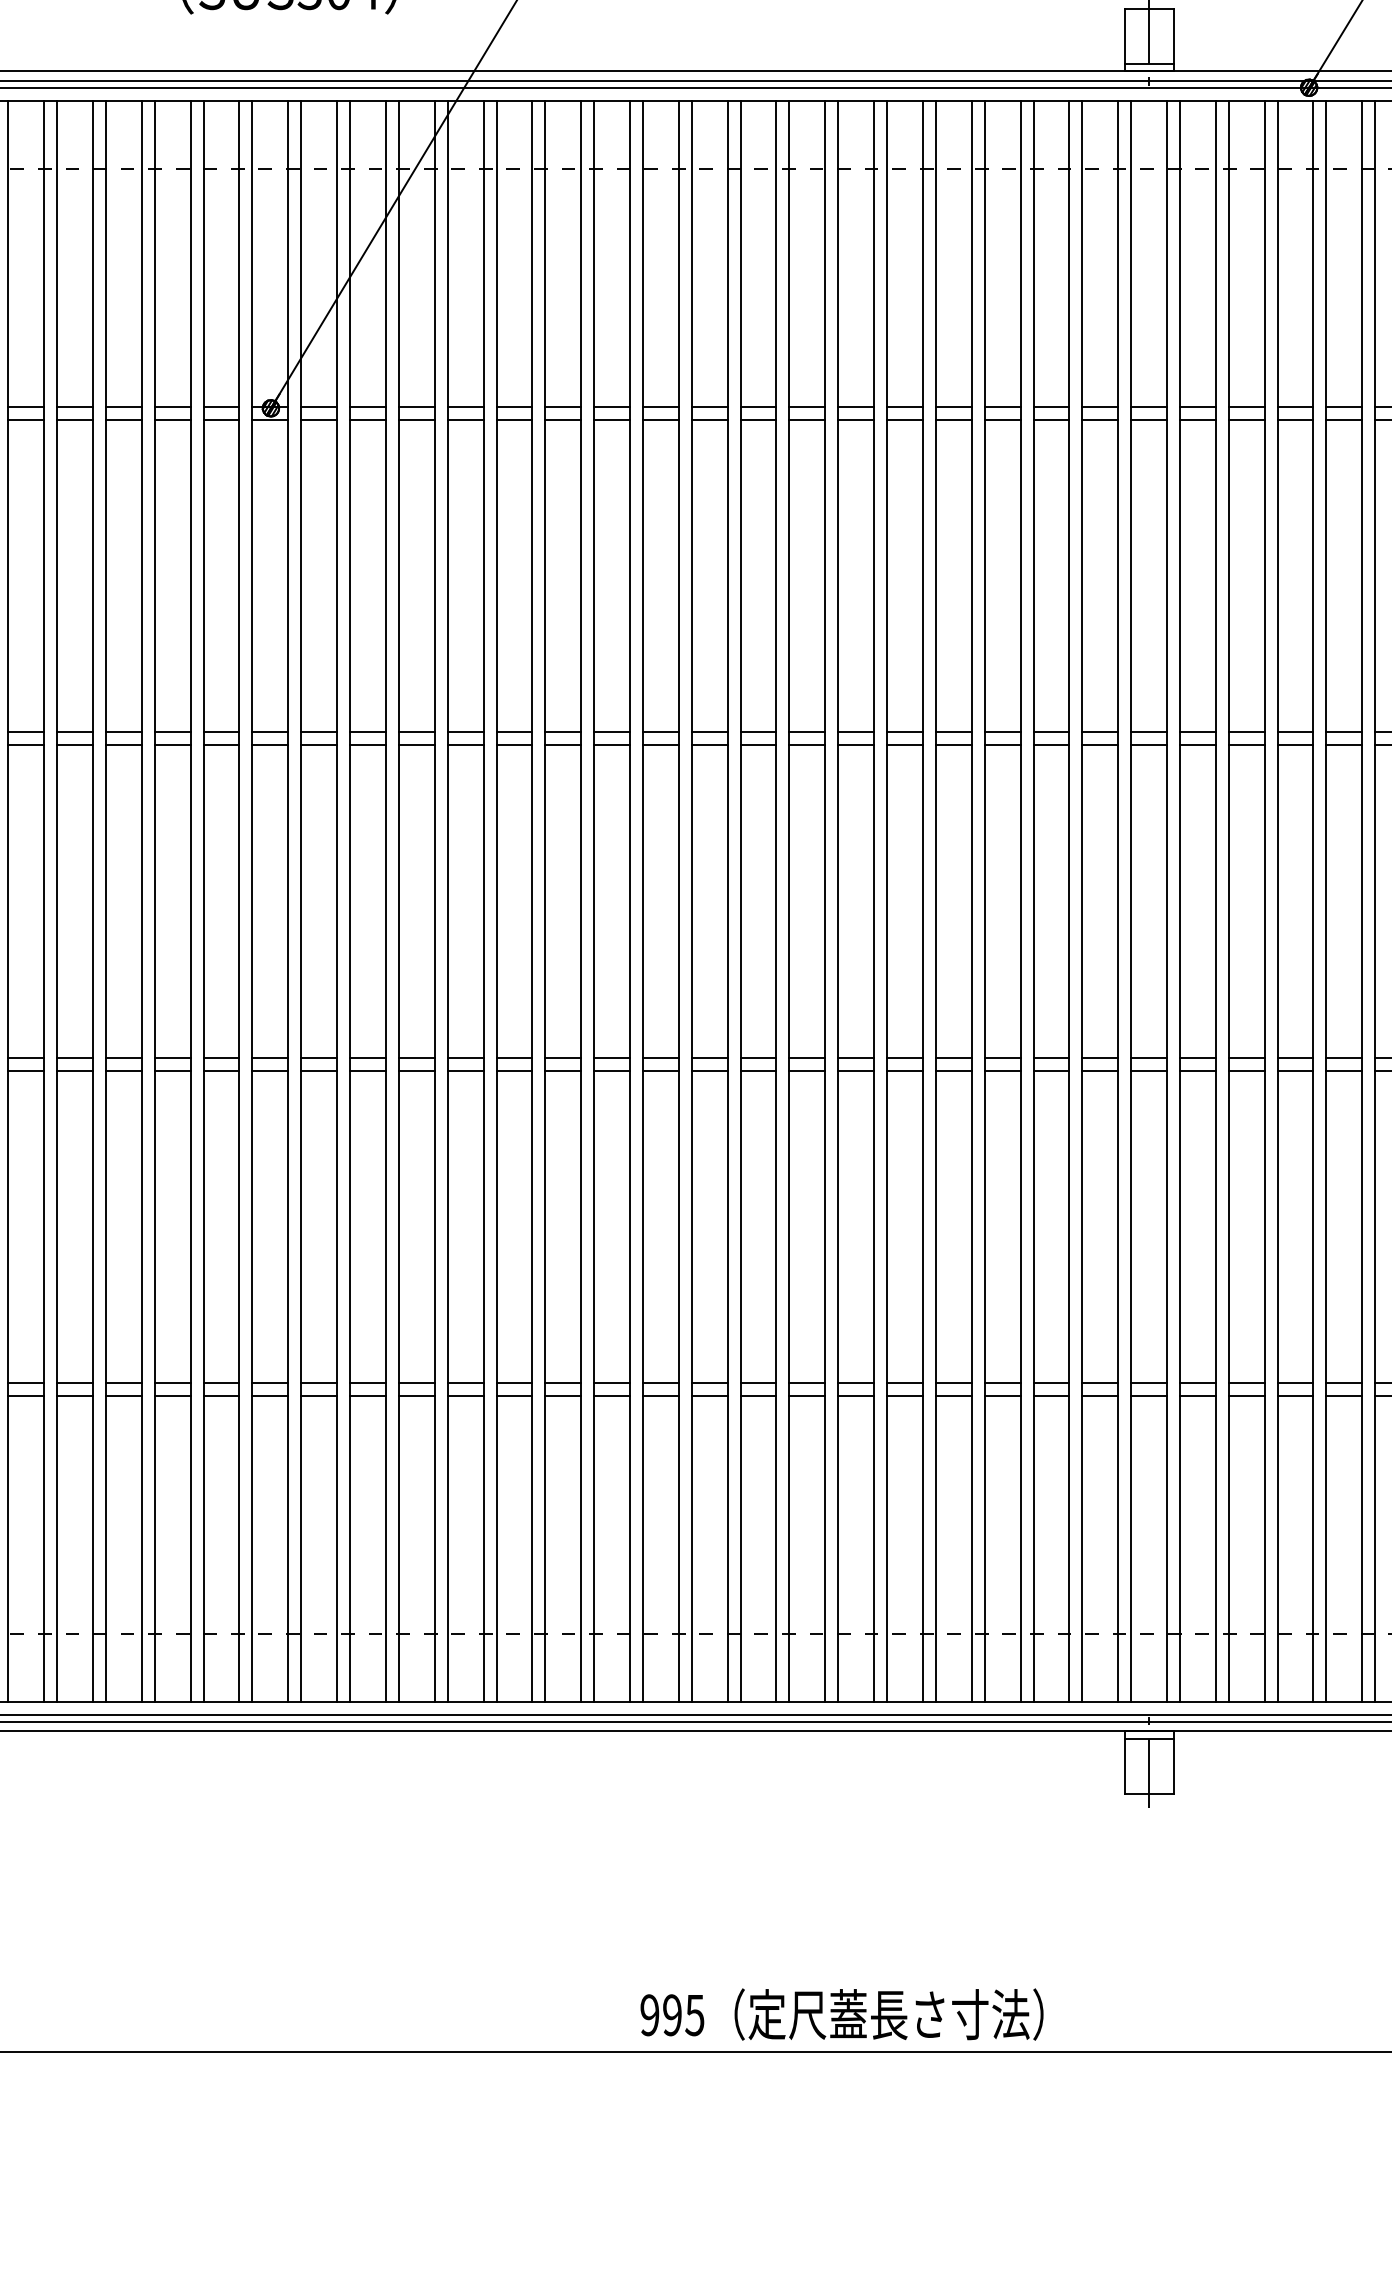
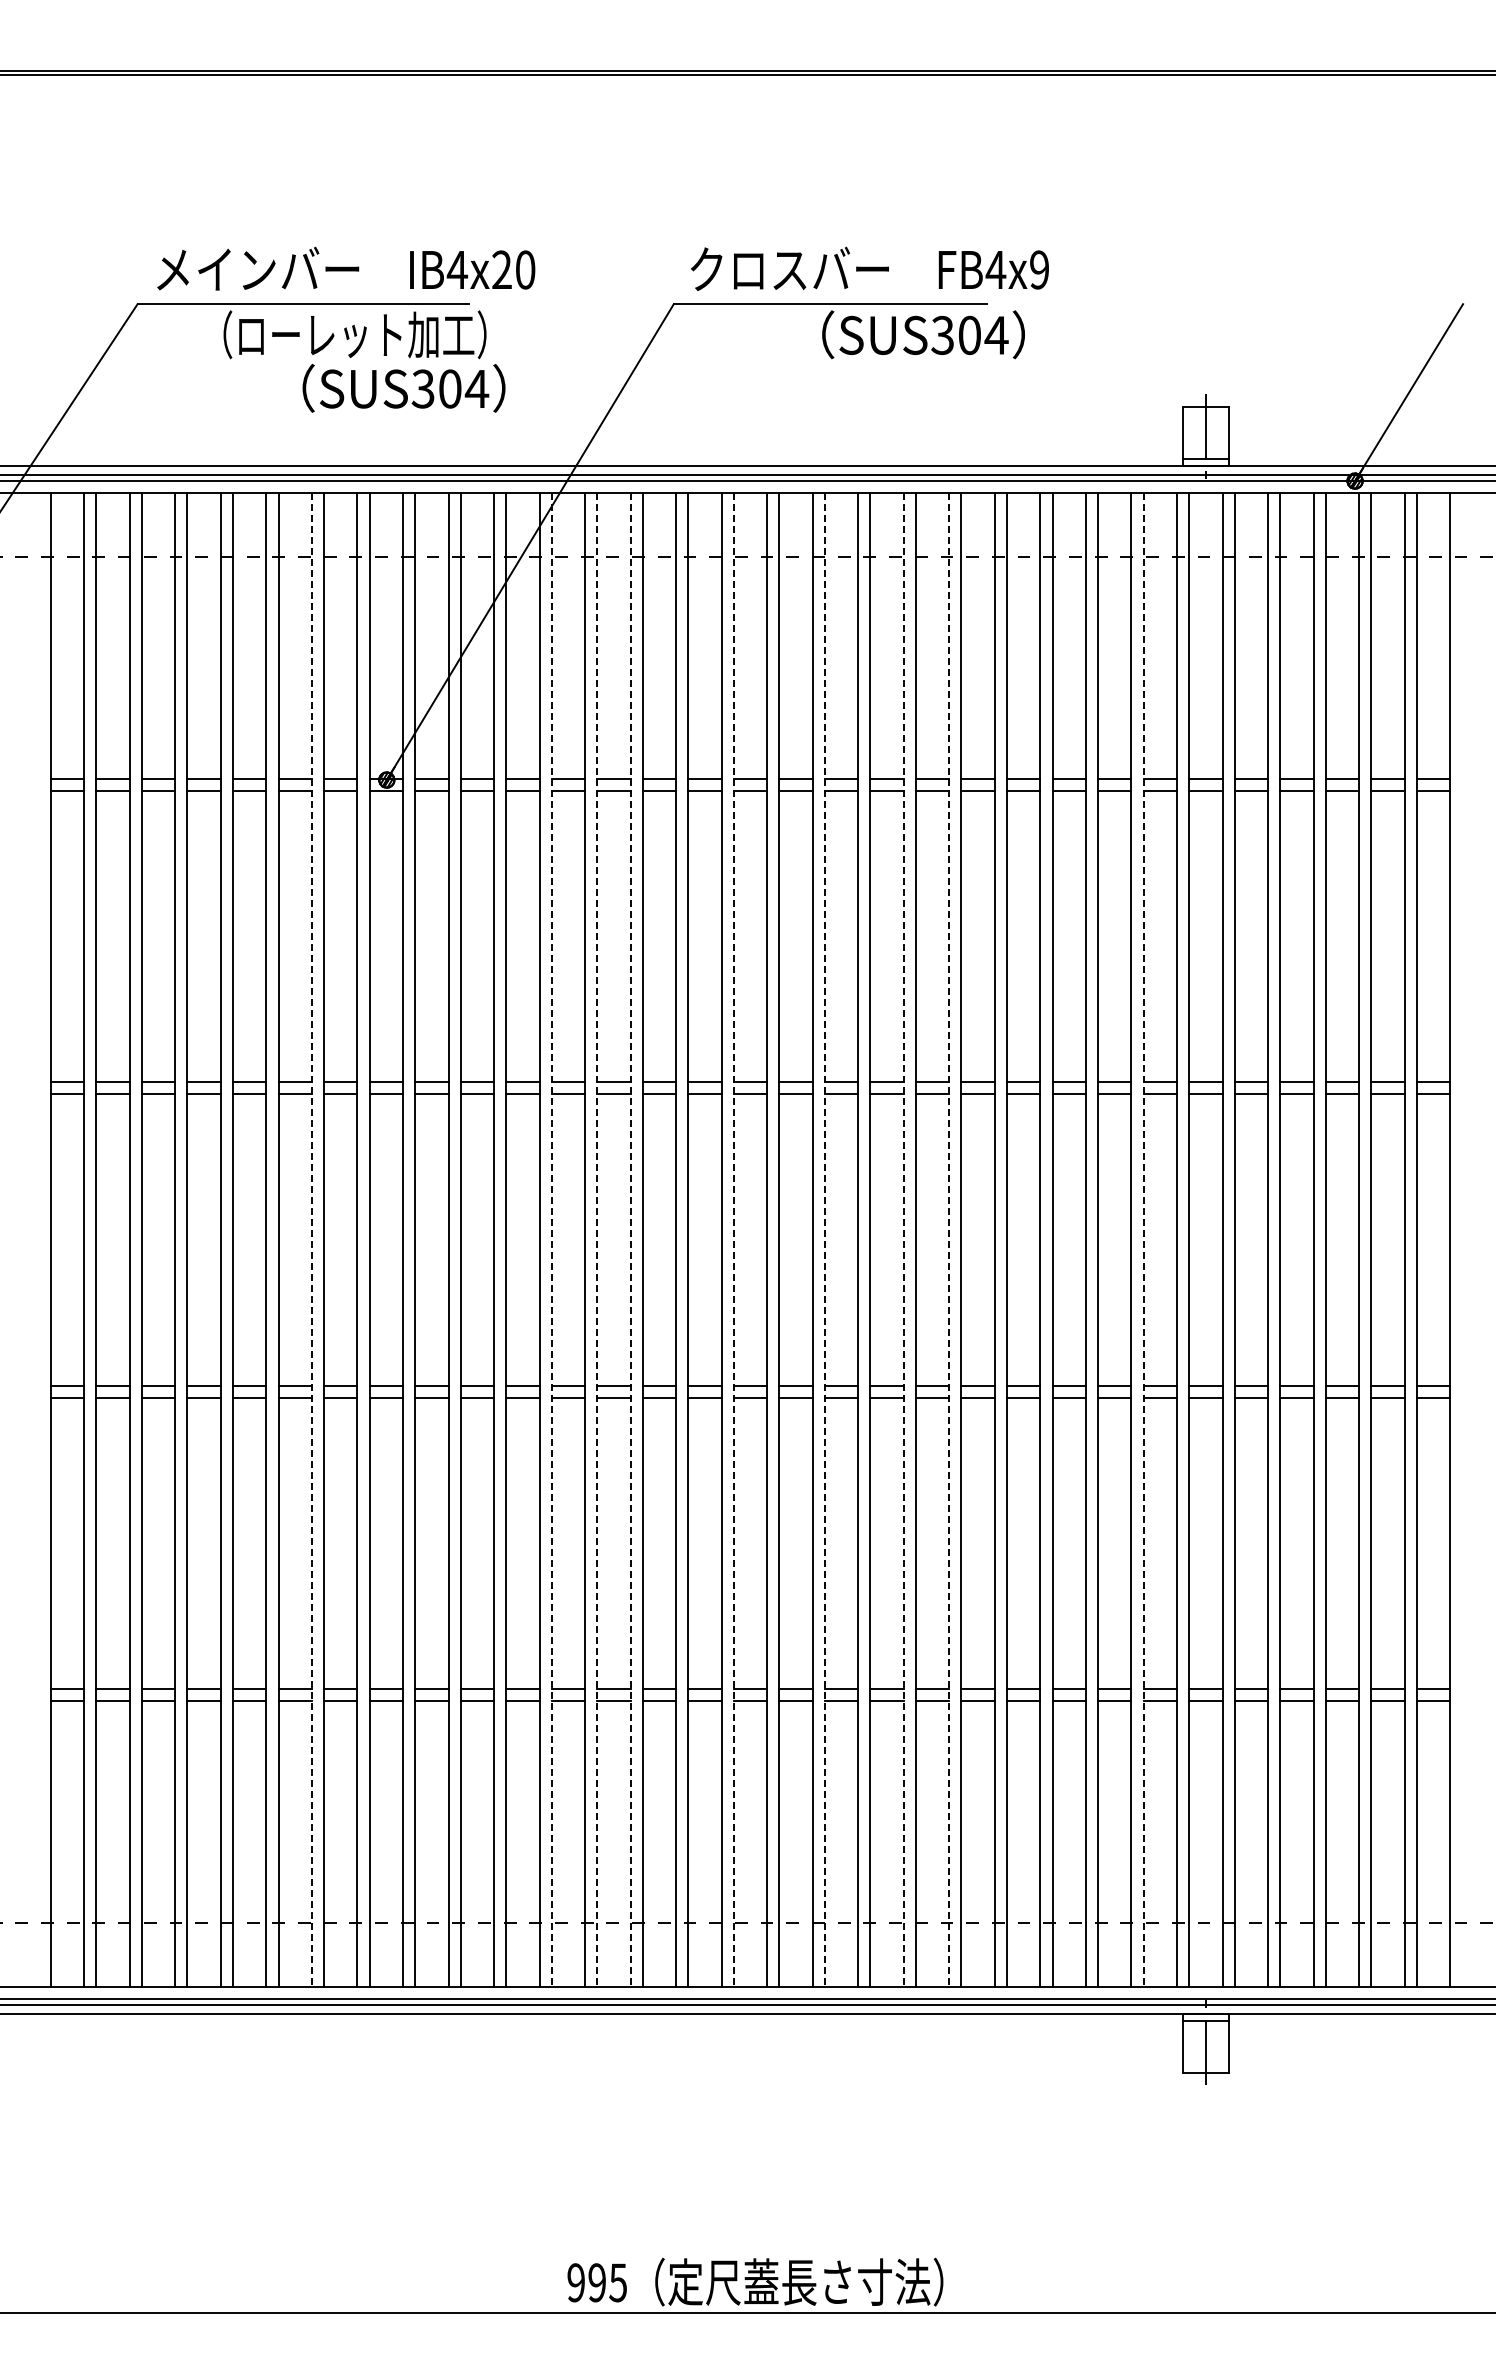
line: (190, 900) -> (311, 1239), solid -> dashed
line: (447, 900) -> (551, 1239), solid -> dashed
line: (496, 900) -> (597, 1239), solid -> dashed
line: (532, 900) -> (630, 1239), solid -> dashed
line: (642, 900) -> (733, 1239), solid -> dashed
line: (740, 900) -> (824, 1239), solid -> dashed
line: (824, 900) -> (903, 1239), solid -> dashed
line: (874, 900) -> (949, 1239), solid -> dashed
line: (1082, 900) -> (1143, 1239), solid -> dashed
text: (842, 2013) -> (755, 2281), moved

